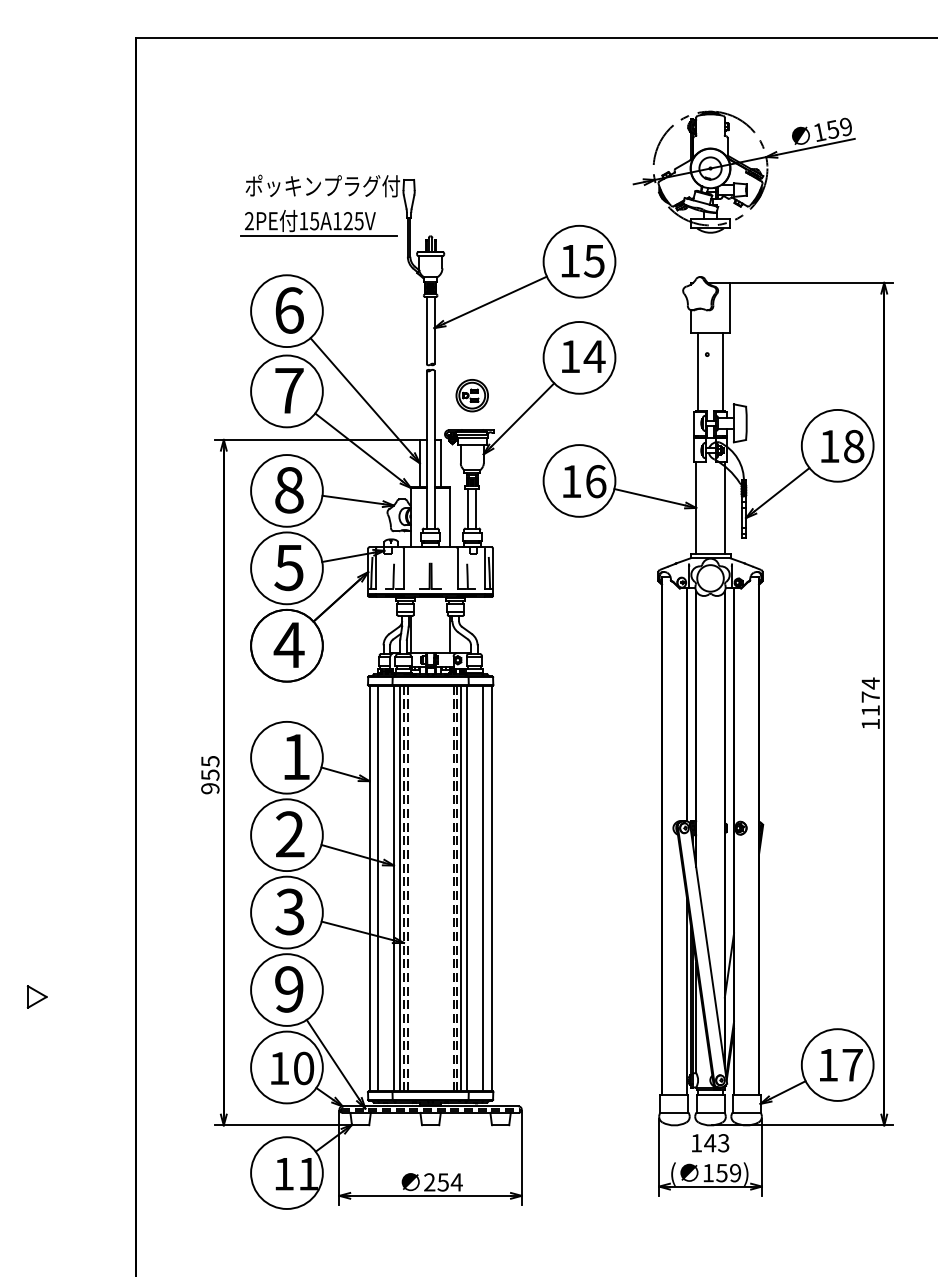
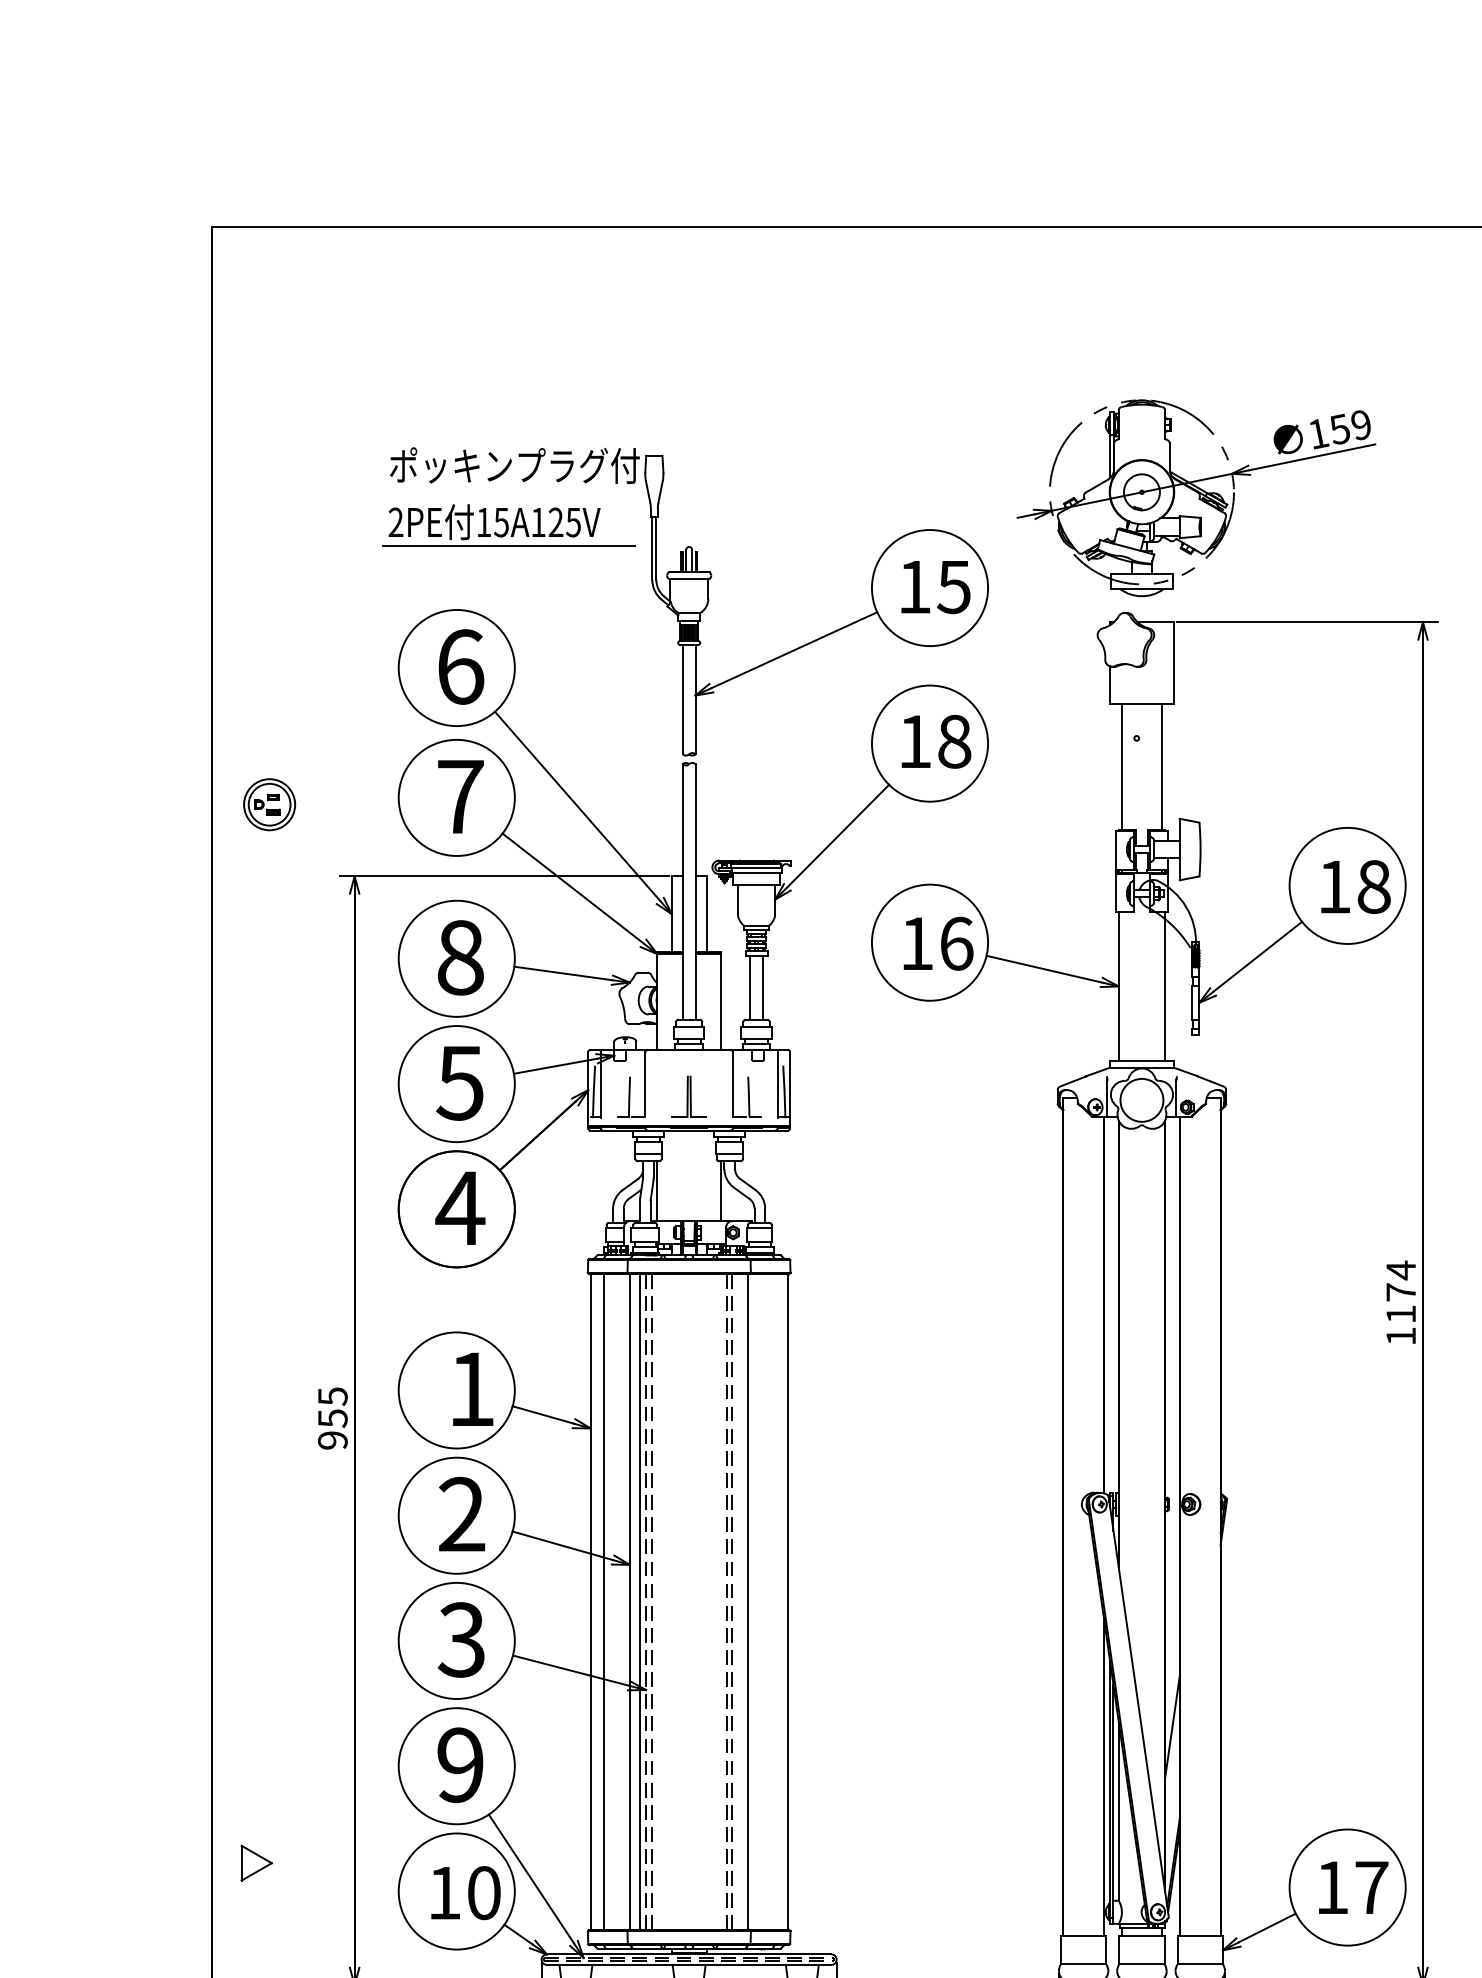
part: (743, 171) -> (1195, 497), moved
text: (594, 356) -> (954, 741), 14 -> 18
part: (471, 395) -> (268, 804), moved
line: (460, 888) -> (737, 1601), removed
line: (483, 888) -> (774, 1601), removed
part: (36, 996) -> (255, 1862), moved

